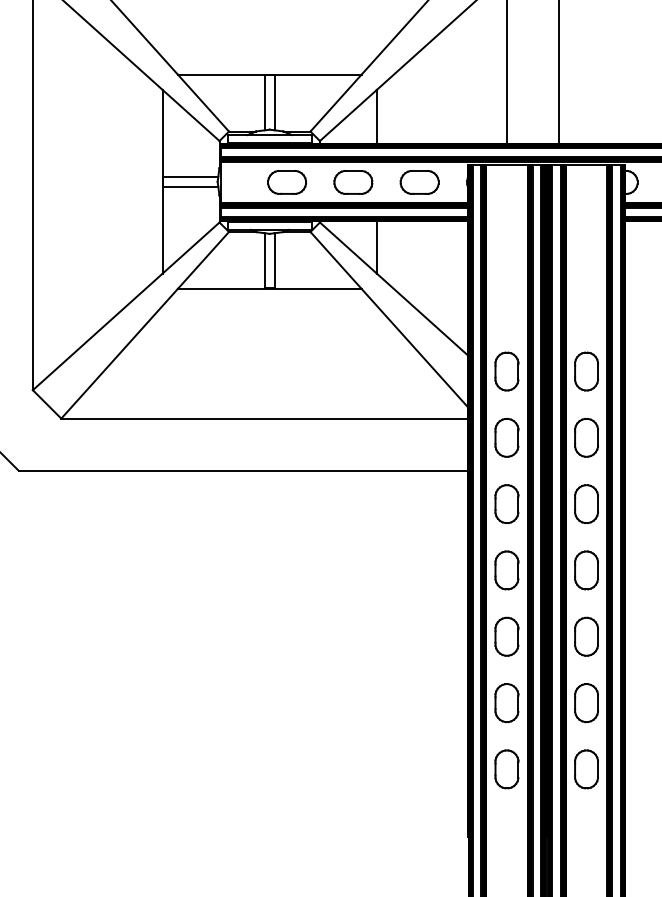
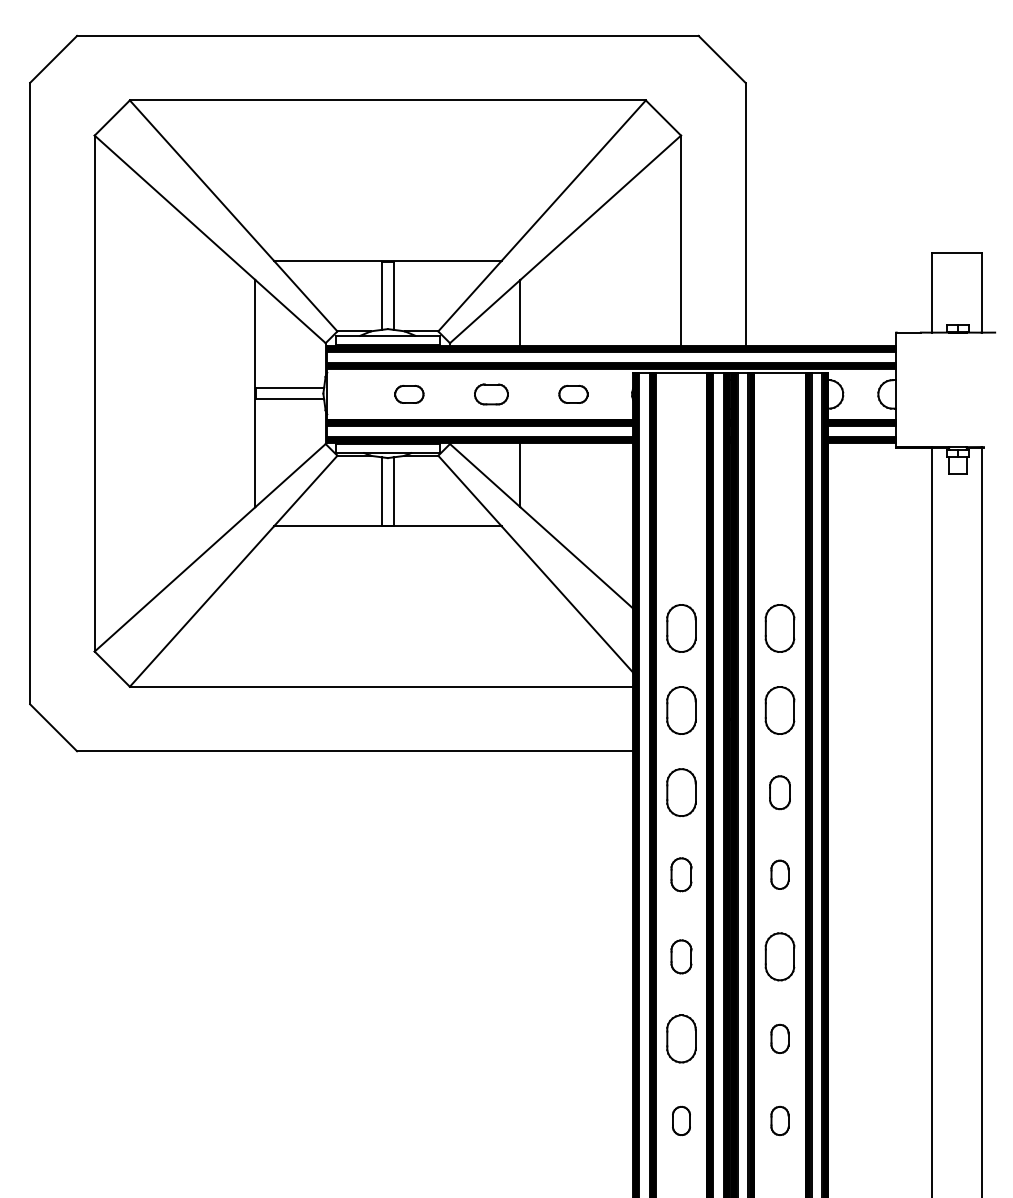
part: (287, 182) -> (409, 394), size x0.6
part: (353, 182) -> (491, 394), size x0.7
part: (419, 182) -> (573, 394), size x0.6
part: (586, 504) -> (779, 792), size x0.7
part: (506, 570) -> (681, 874), size x0.7
part: (586, 570) -> (779, 874), size x0.6
part: (506, 636) -> (681, 956), size x0.7
part: (586, 702) -> (779, 1038), size x0.6
part: (506, 769) -> (681, 1120), size x0.6
part: (586, 769) -> (779, 1120), size x0.6

